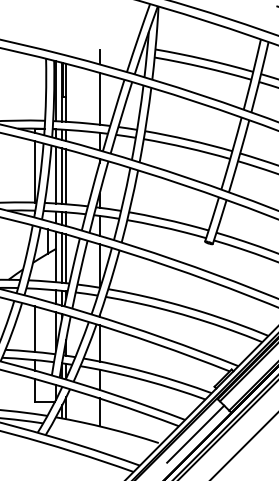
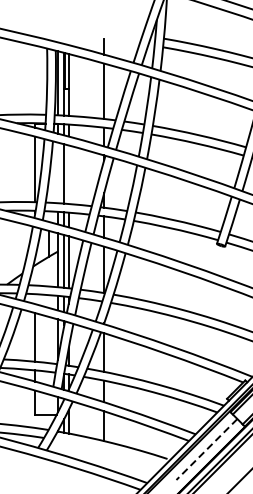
line: (56, 174) -> (58, 172), removed
line: (66, 176) -> (68, 174), removed
line: (195, 434) -> (206, 449), solid -> dashed

